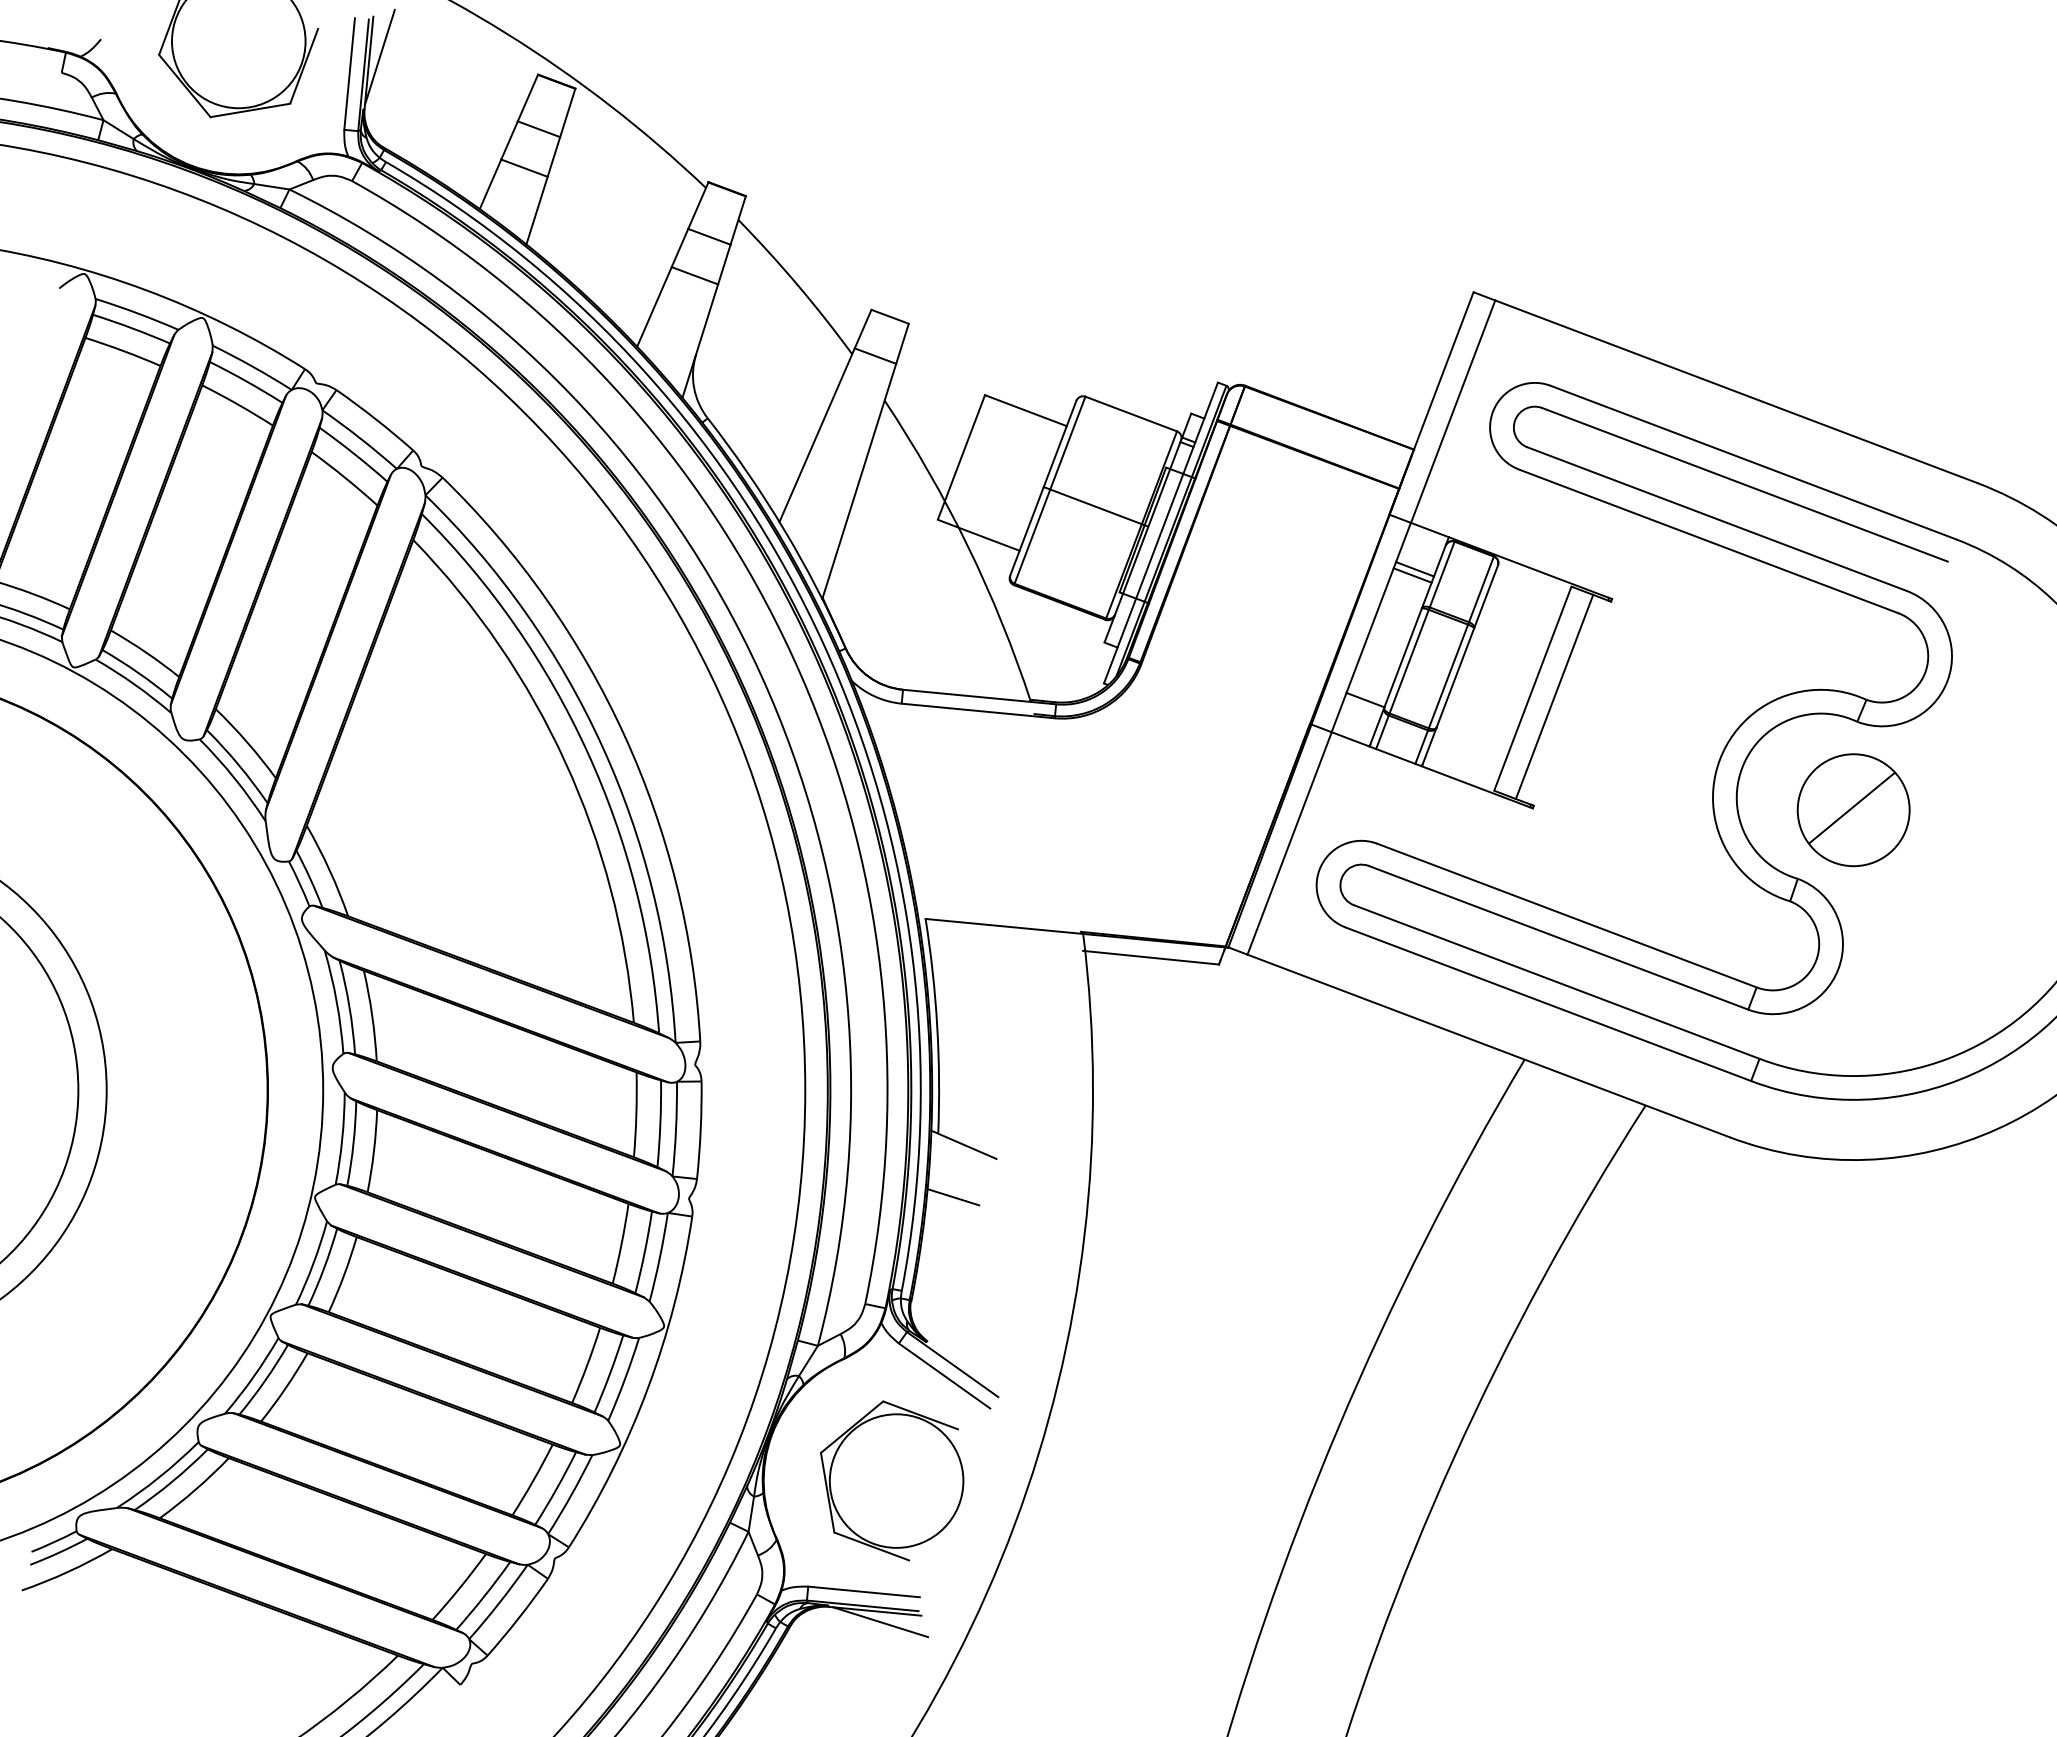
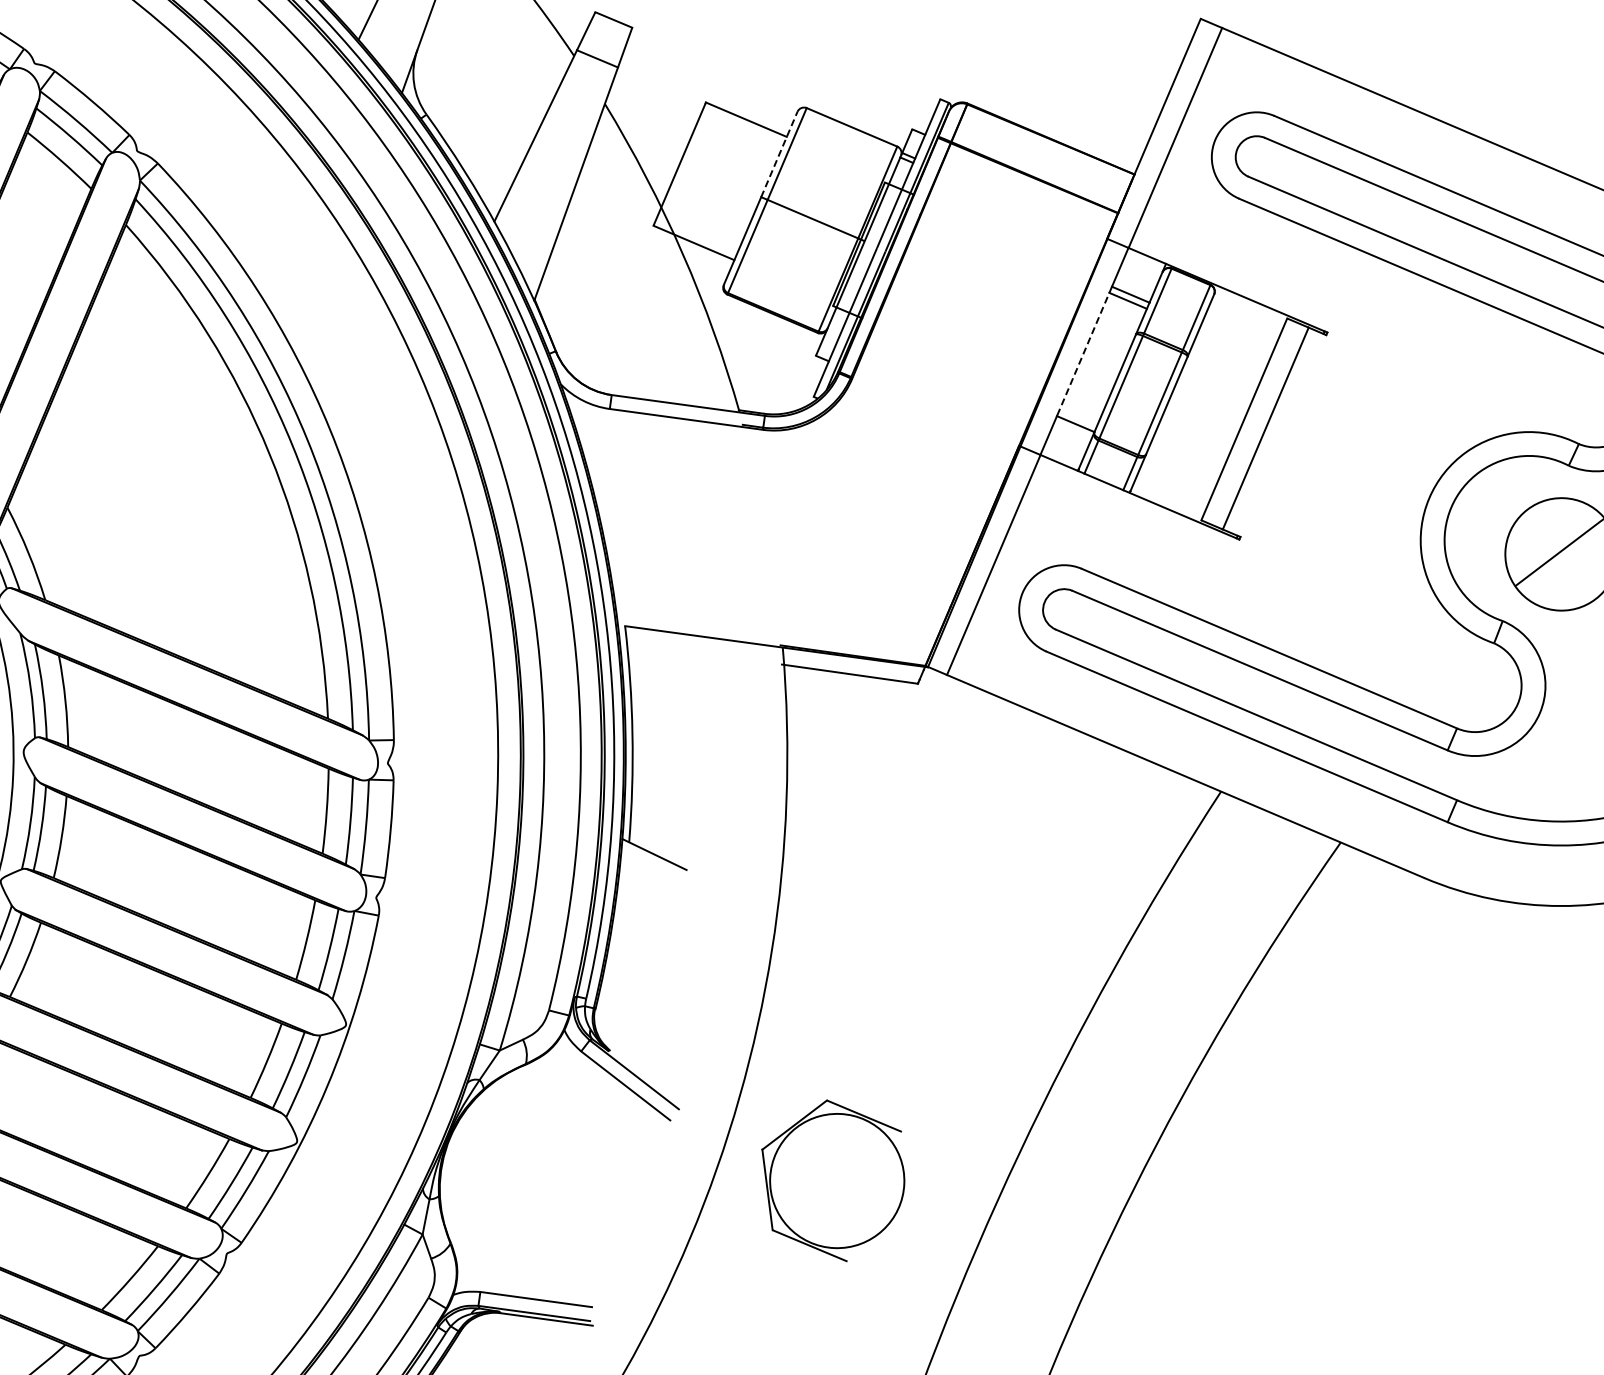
line: (1060, 443) -> (779, 154), solid -> dashed
line: (1371, 627) -> (1084, 351), solid -> dashed
line: (953, 1197) -> (641, 907), removed
part: (891, 1480) -> (832, 1180), moved
line: (880, 1622) -> (551, 1330), removed

